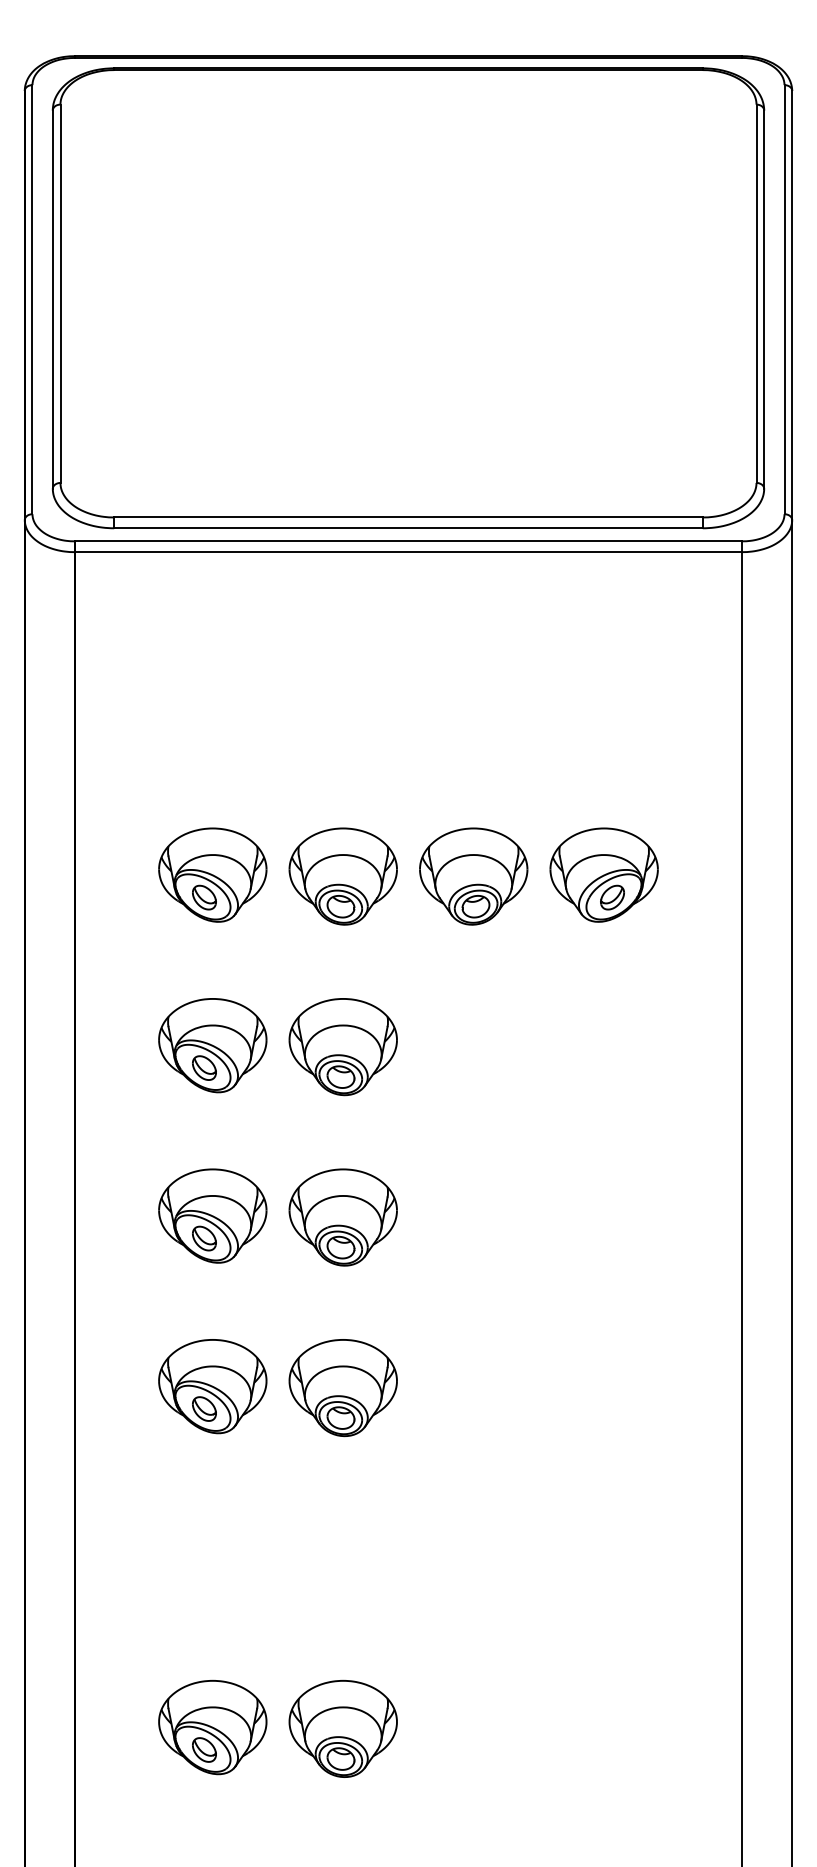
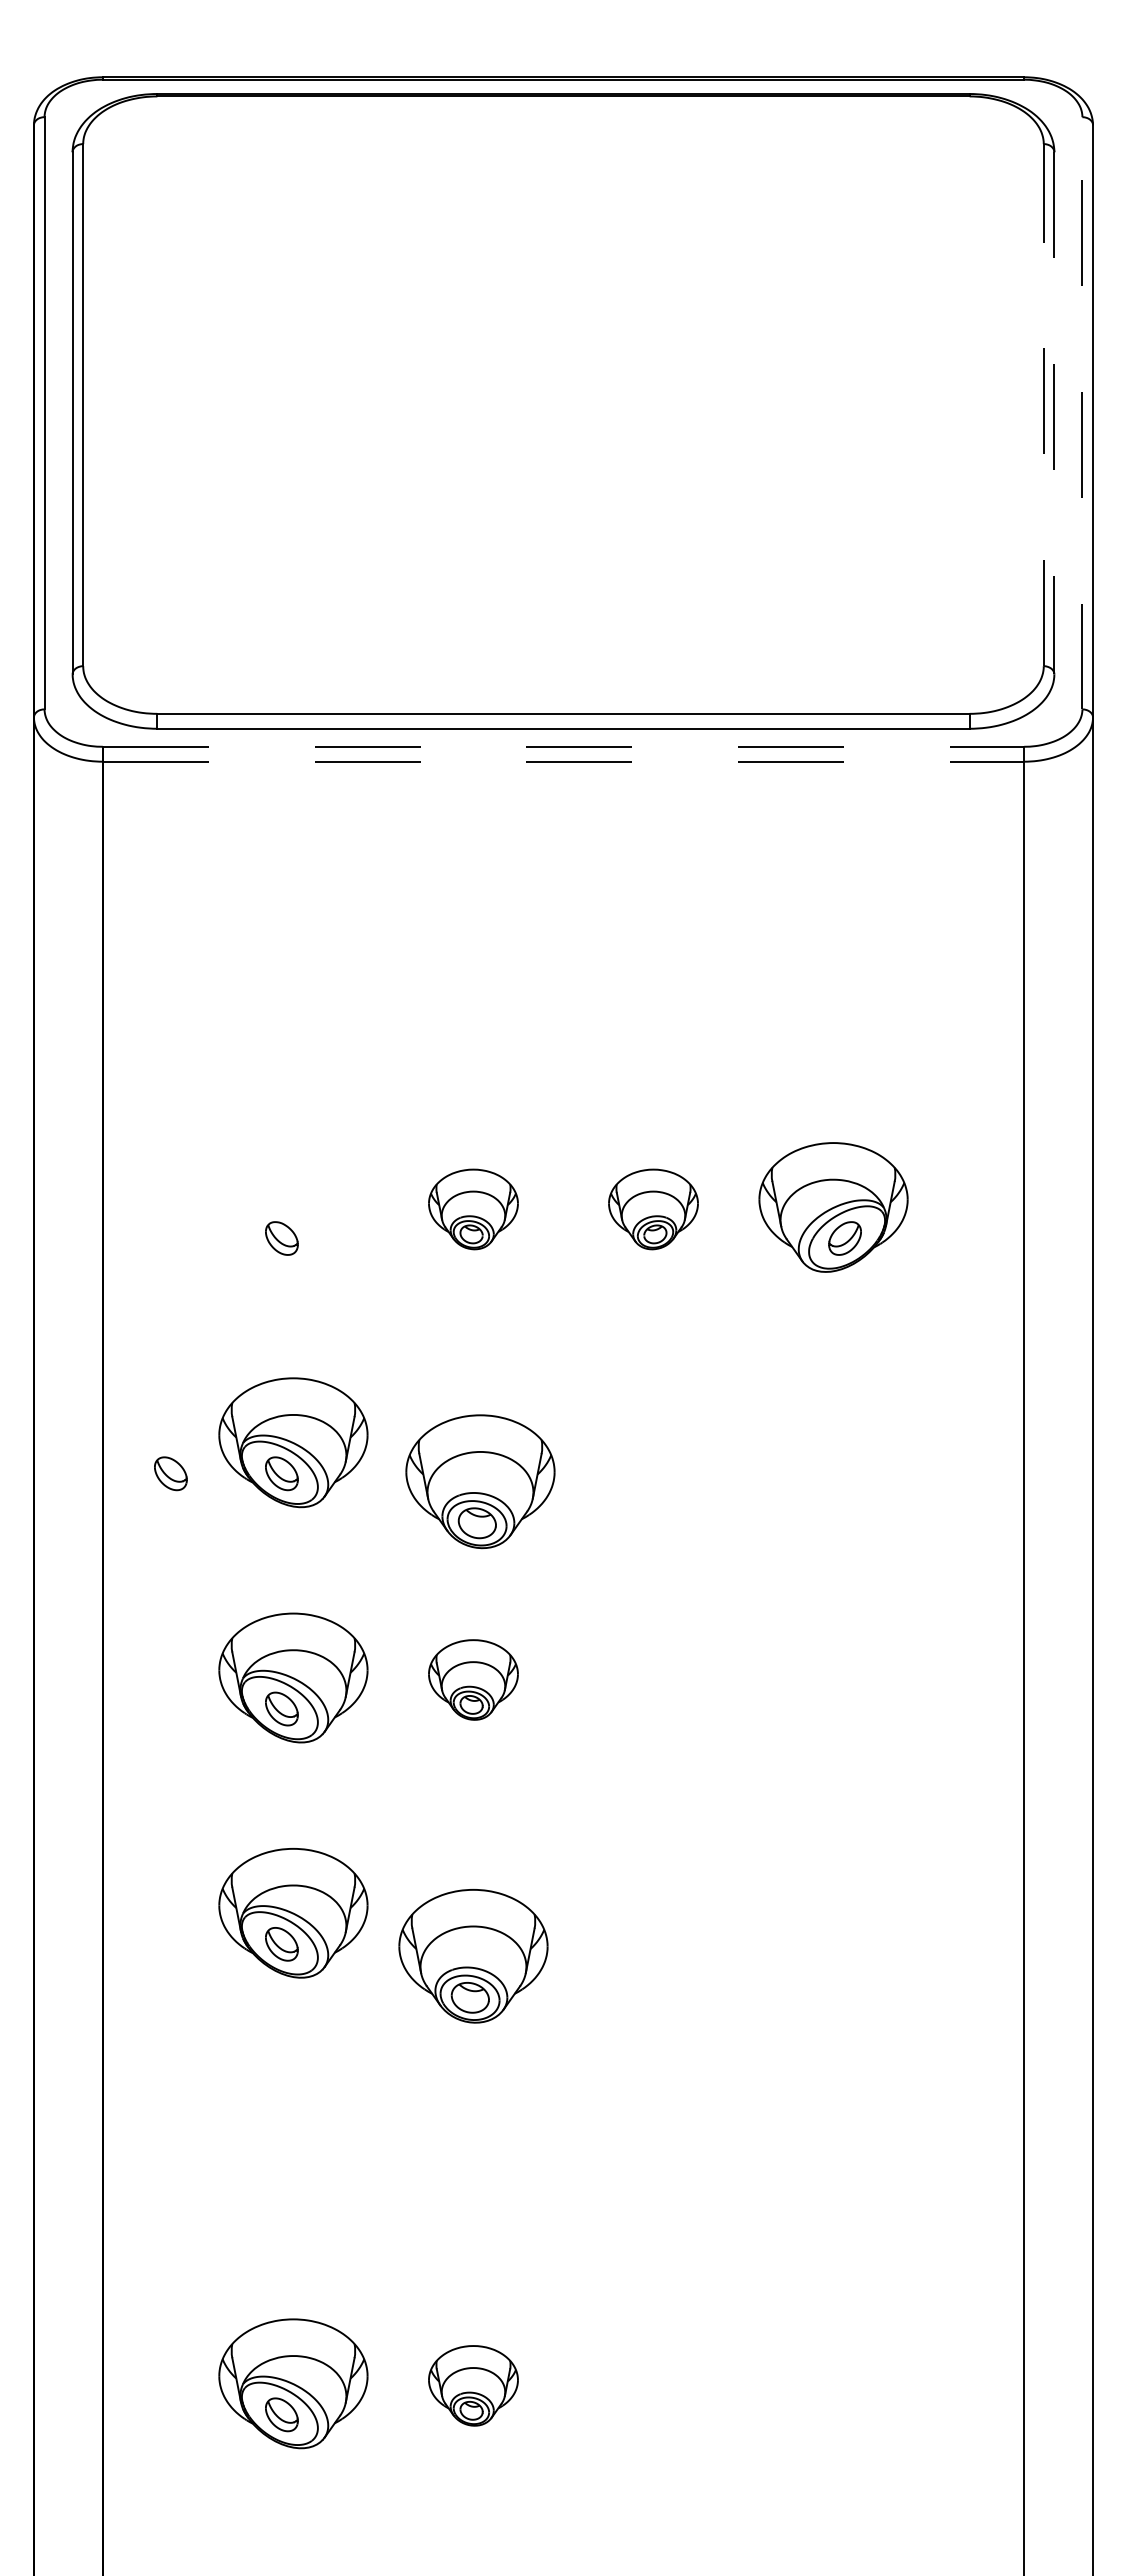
line: (756, 293) -> (1043, 404), solid -> dashed
line: (764, 299) -> (1054, 413), solid -> dashed
line: (784, 299) -> (1082, 412), solid -> dashed
line: (408, 541) -> (563, 746), solid -> dashed
line: (408, 551) -> (563, 761), solid -> dashed
part: (212, 875) -> (293, 1207), removed
part: (343, 876) -> (473, 1209), size x0.6
part: (473, 876) -> (653, 1209), size x0.6
part: (343, 1046) -> (480, 1481), moved
part: (123, 1067) -> (170, 1473), added
part: (343, 1217) -> (473, 1679), size x0.6
part: (343, 1388) -> (473, 1956), moved
part: (343, 1728) -> (473, 2385), size x0.6

